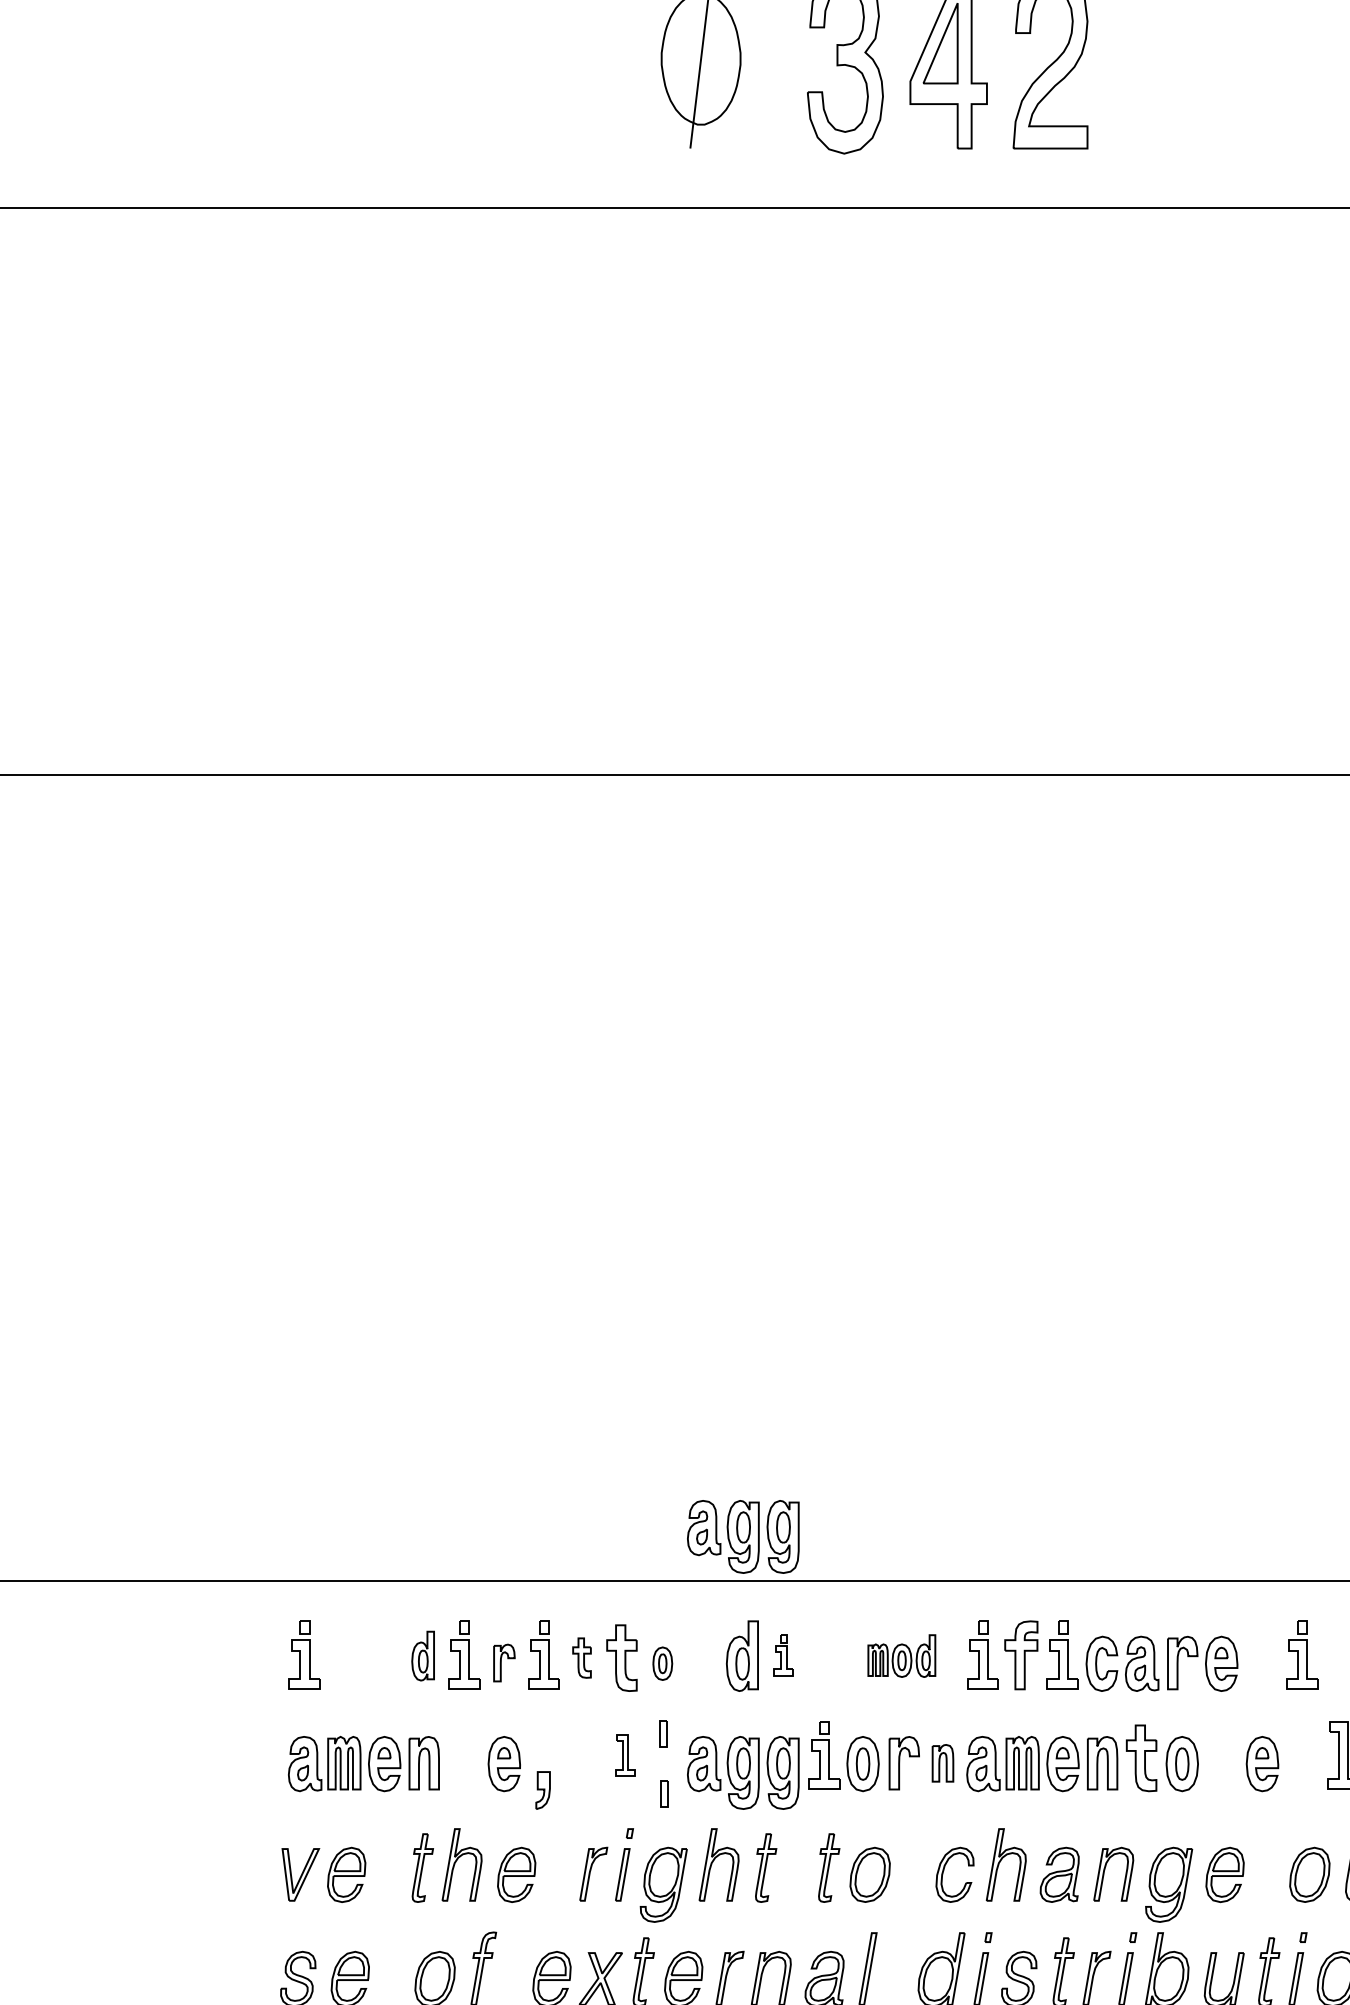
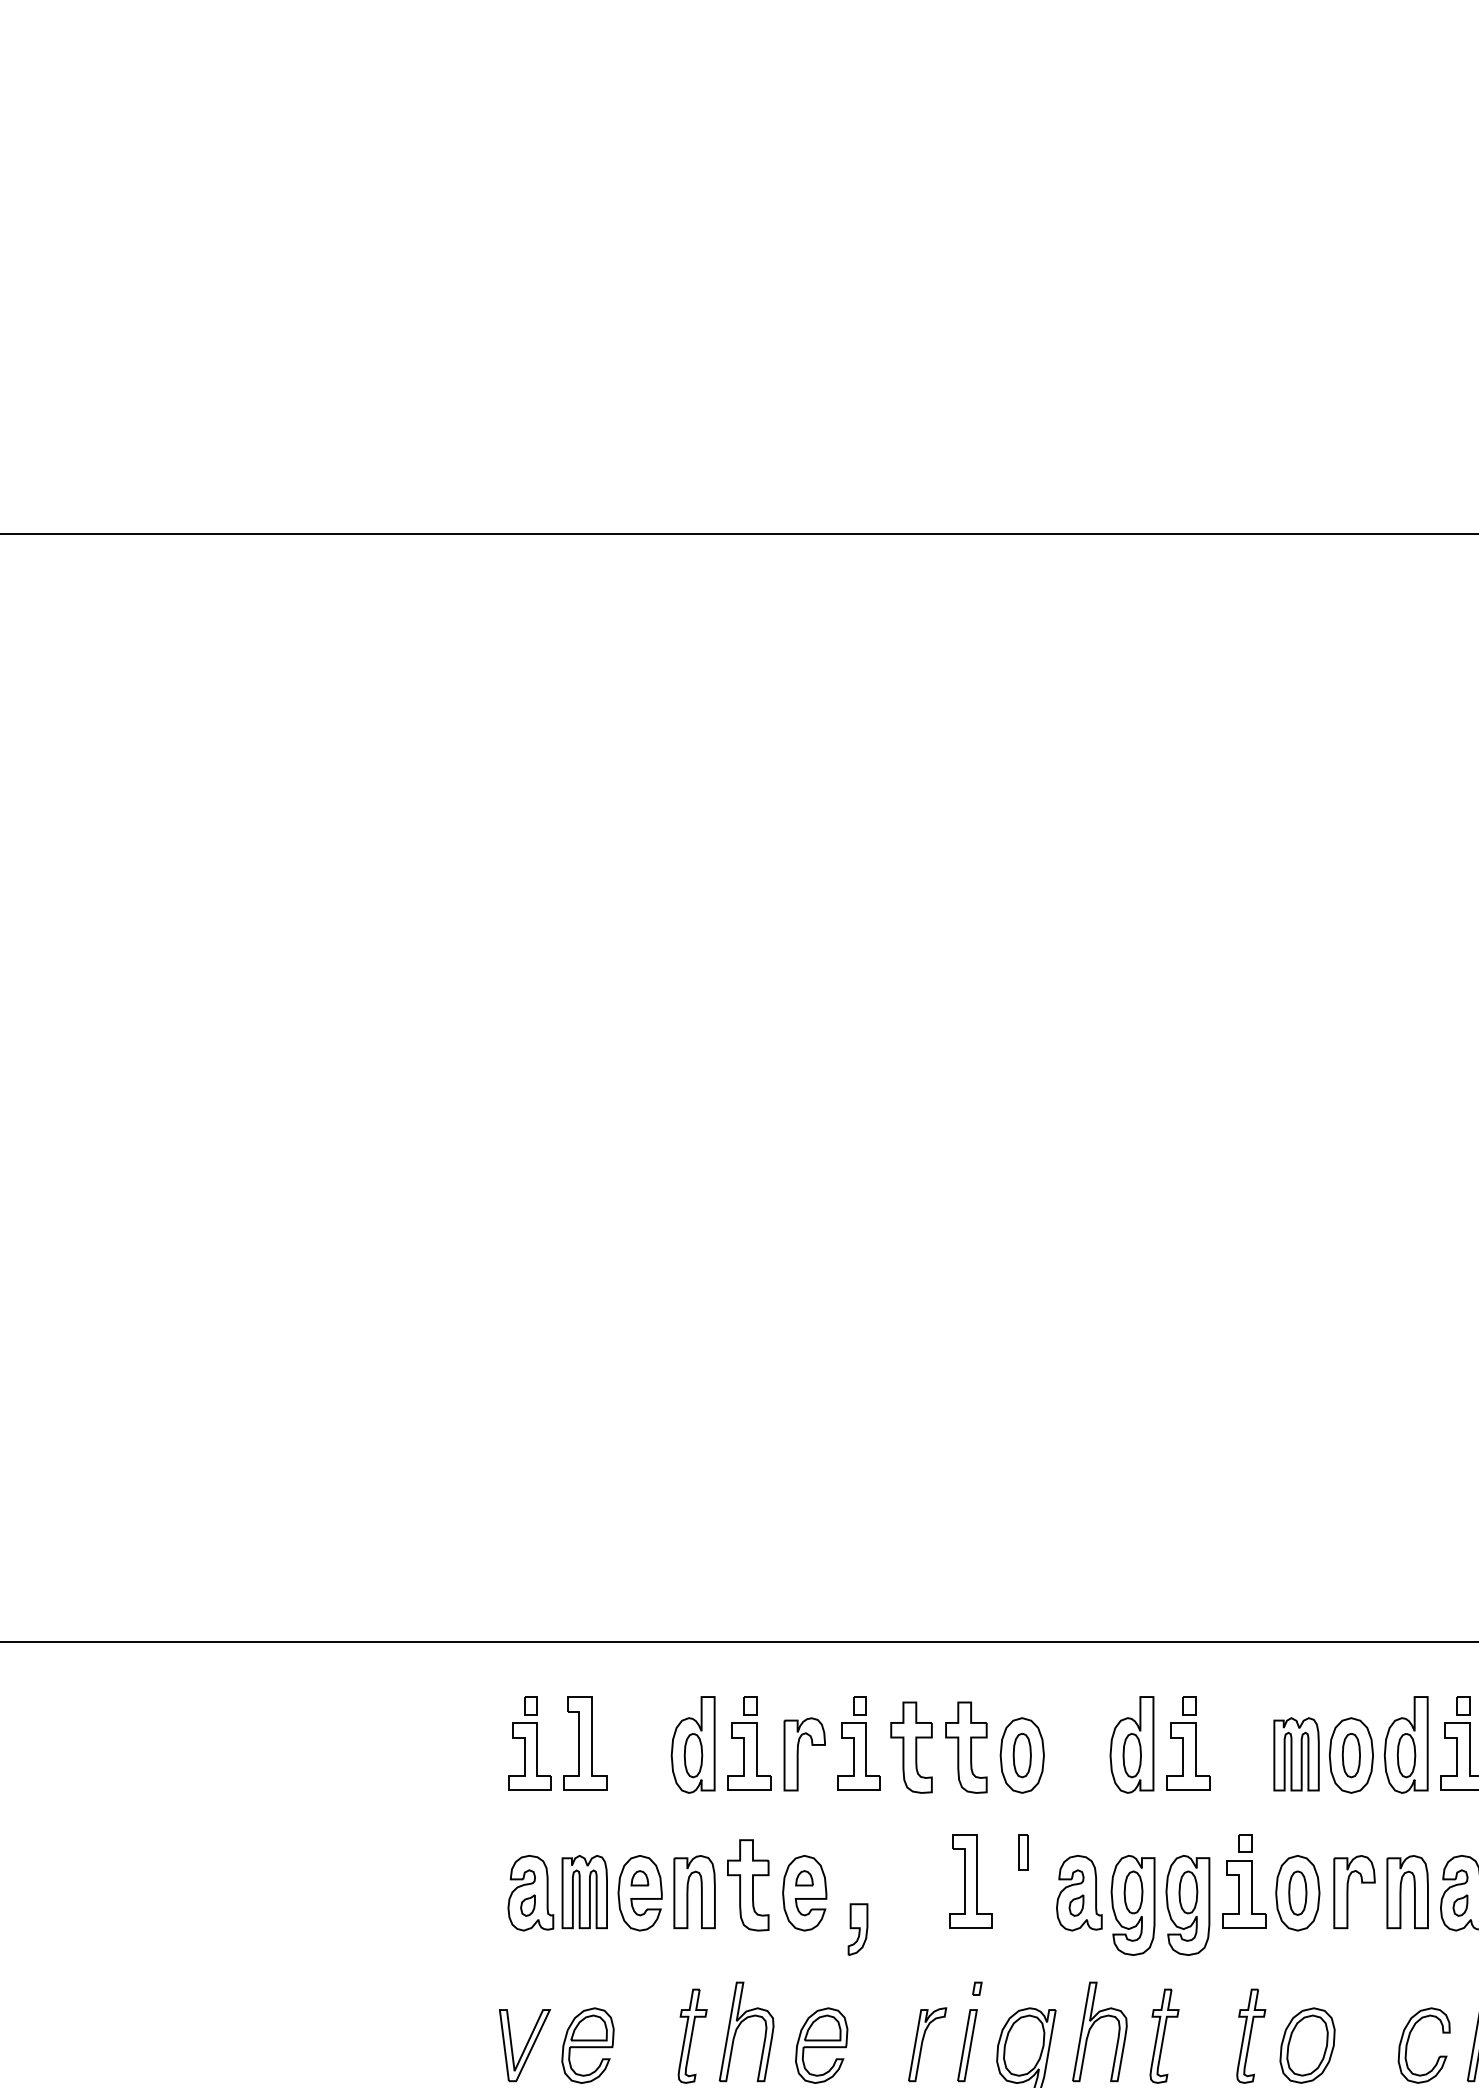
part: (743, 1536) -> (1133, 1580), removed
part: (344, 1654) -> (584, 1742), added
part: (783, 1654) -> (1188, 1742), size x1.67
part: (422, 1655) -> (692, 1744), size x1.43
part: (901, 1655) -> (1350, 1744), size x1.67
part: (581, 1657) -> (910, 1746), size x1.67
part: (504, 1662) -> (804, 1753), size x1.43
part: (662, 1663) -> (1022, 1754), size x1.67
part: (625, 1755) -> (971, 1881), size x1.67
part: (462, 1758) -> (747, 1885), added
part: (942, 1763) -> (1407, 1892), size x1.43
part: (664, 1793) -> (1024, 1933), removed

